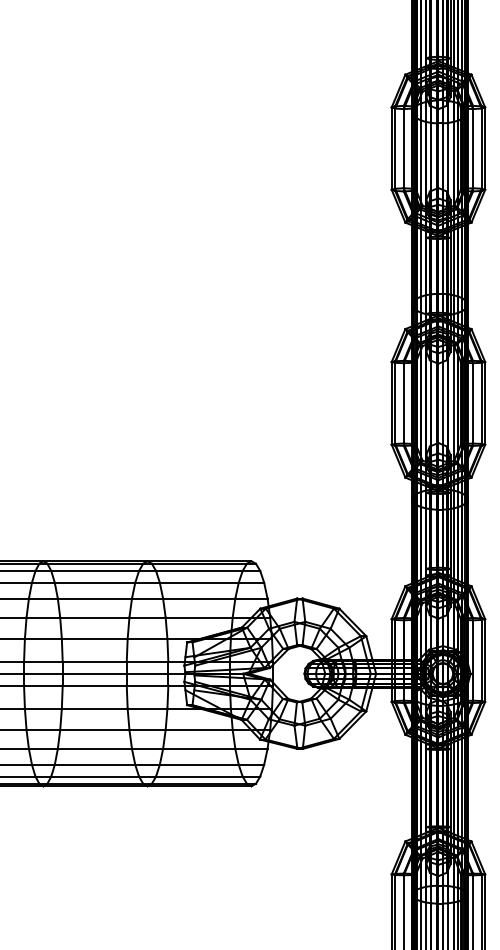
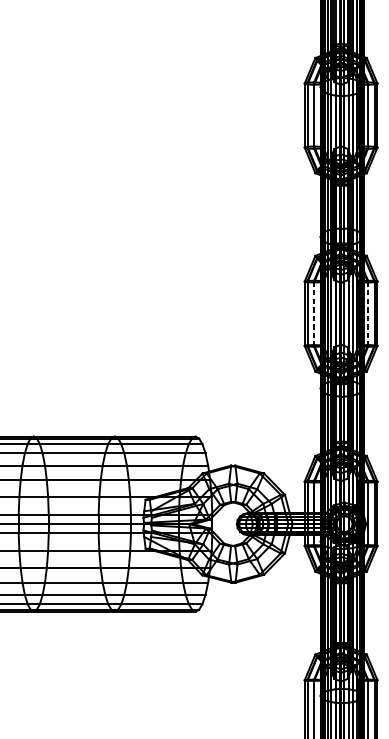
line: (403, 403) -> (313, 313), solid -> dashed
line: (473, 403) -> (368, 313), solid -> dashed

